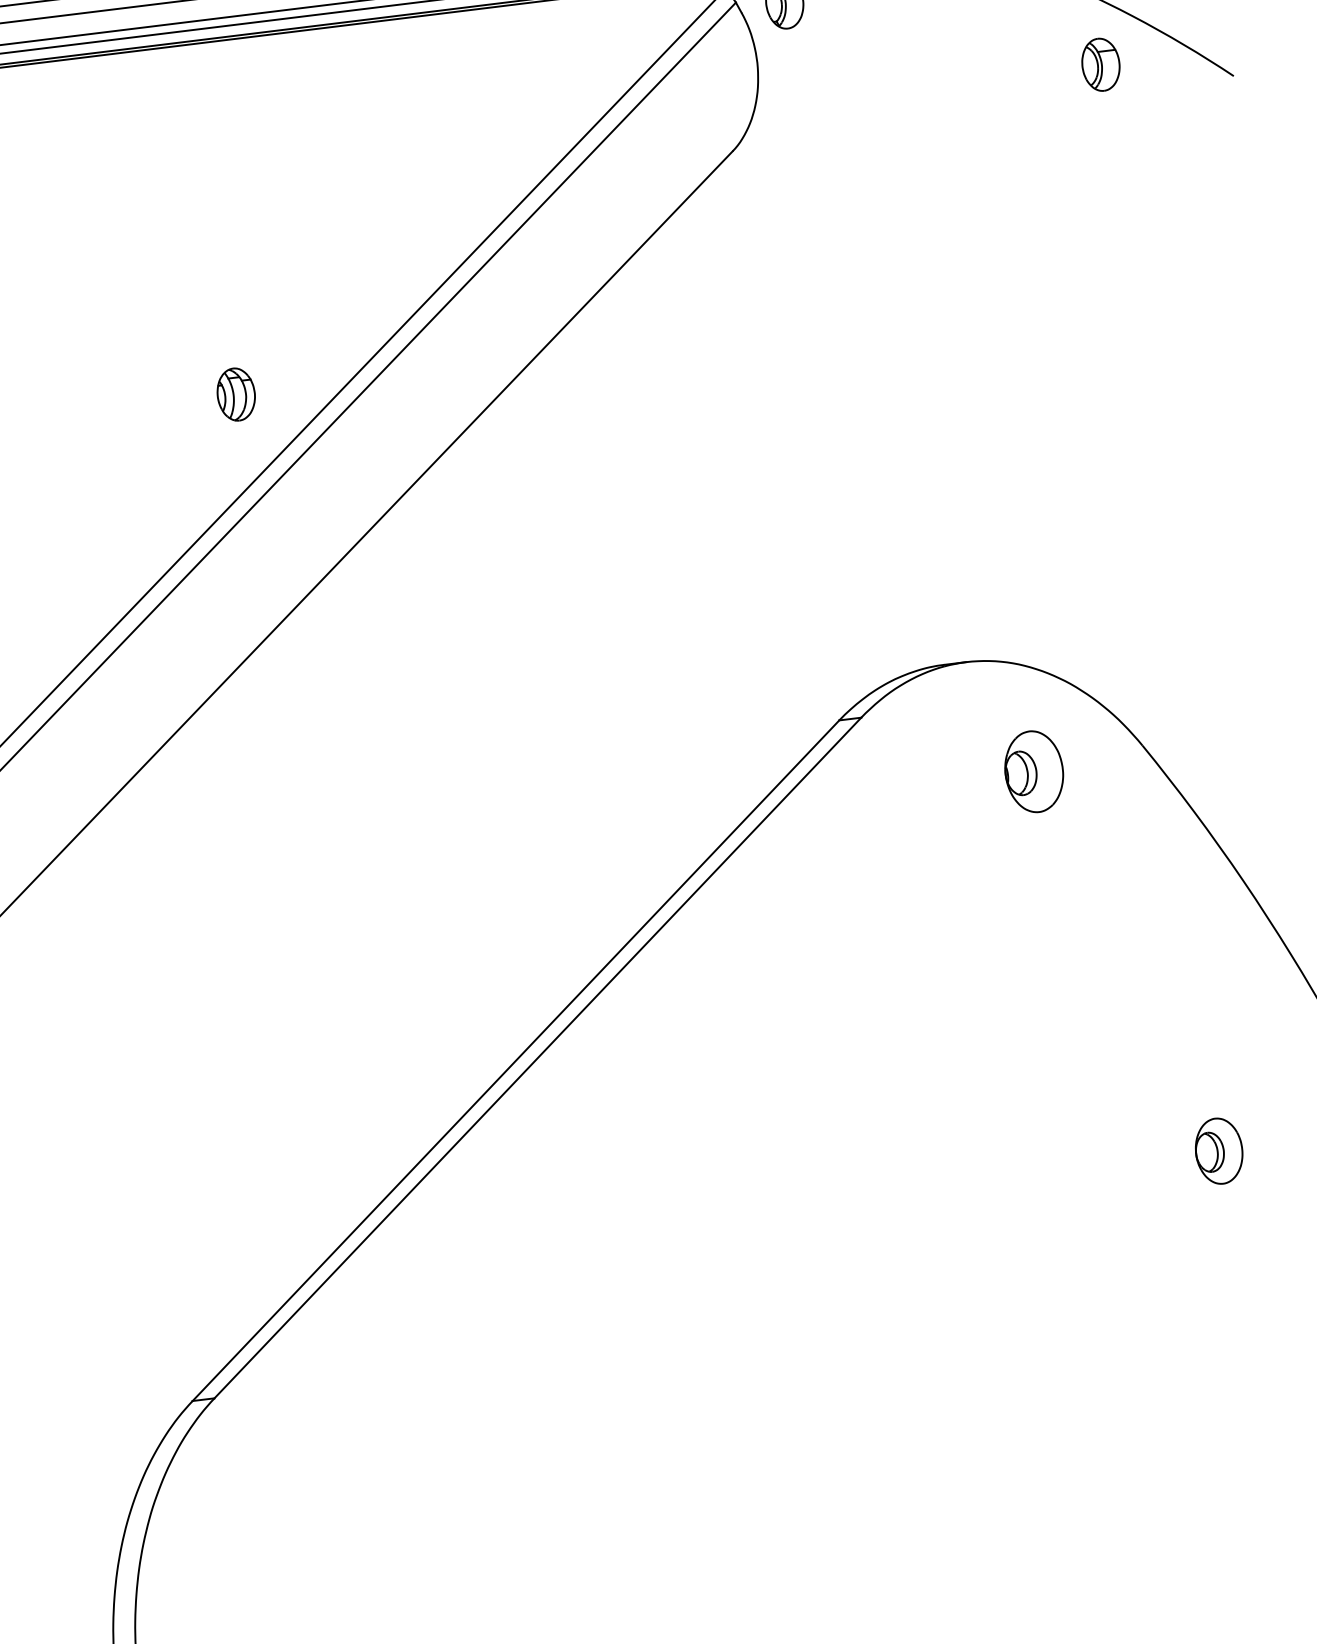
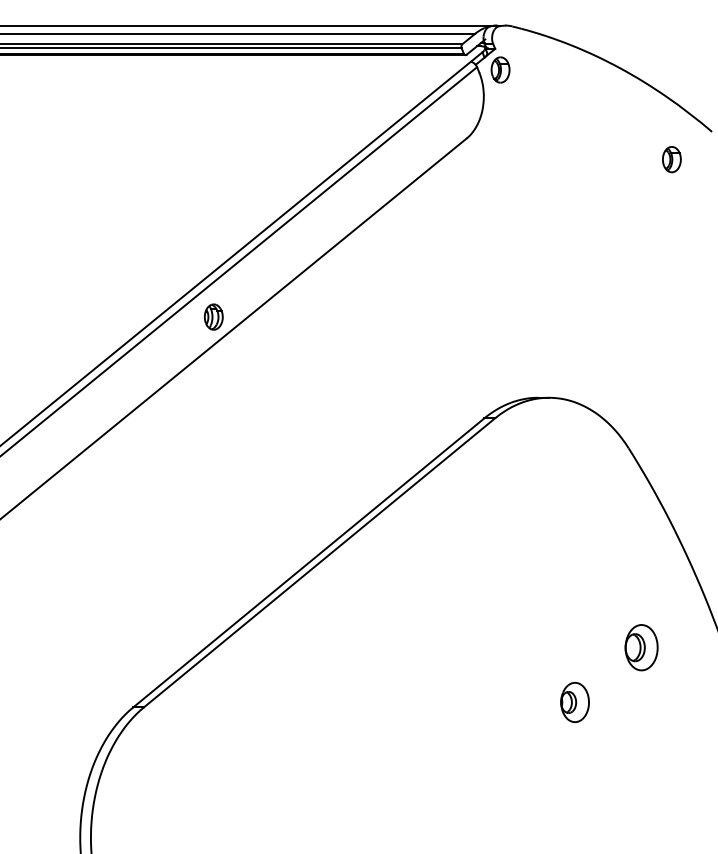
part: (1100, 64) -> (671, 159), moved
part: (235, 393) -> (213, 316), moved
part: (1032, 769) -> (574, 701), moved
part: (1218, 1150) -> (641, 647), size x1.43

